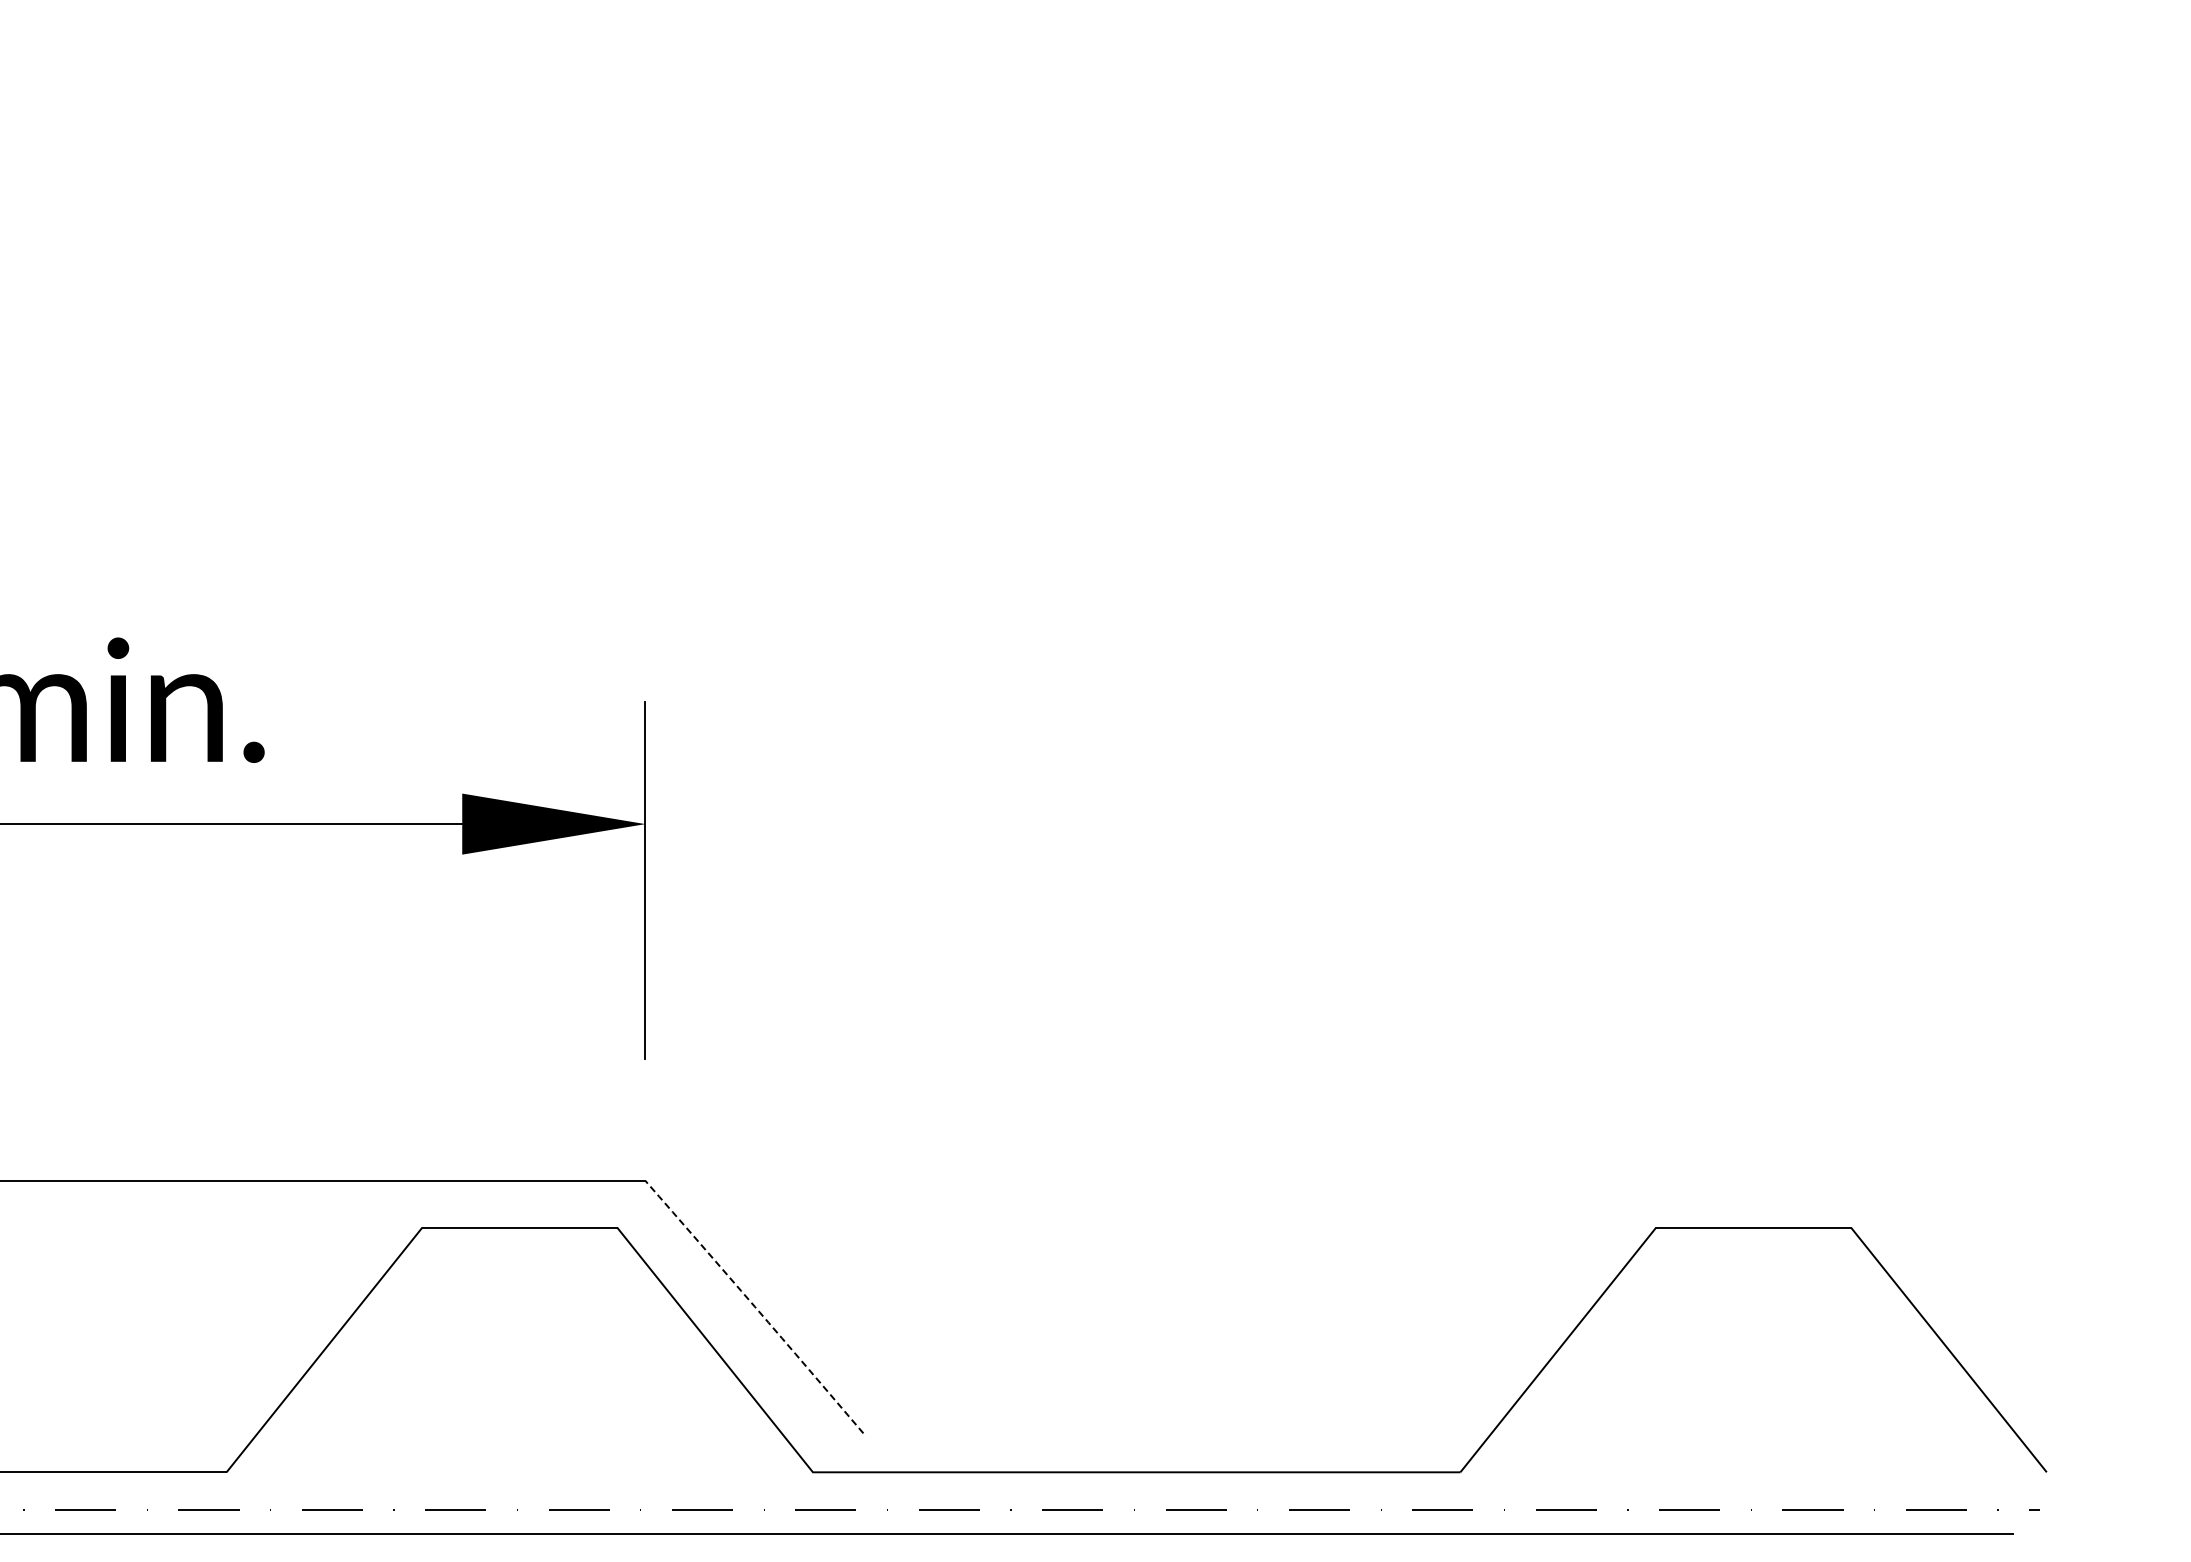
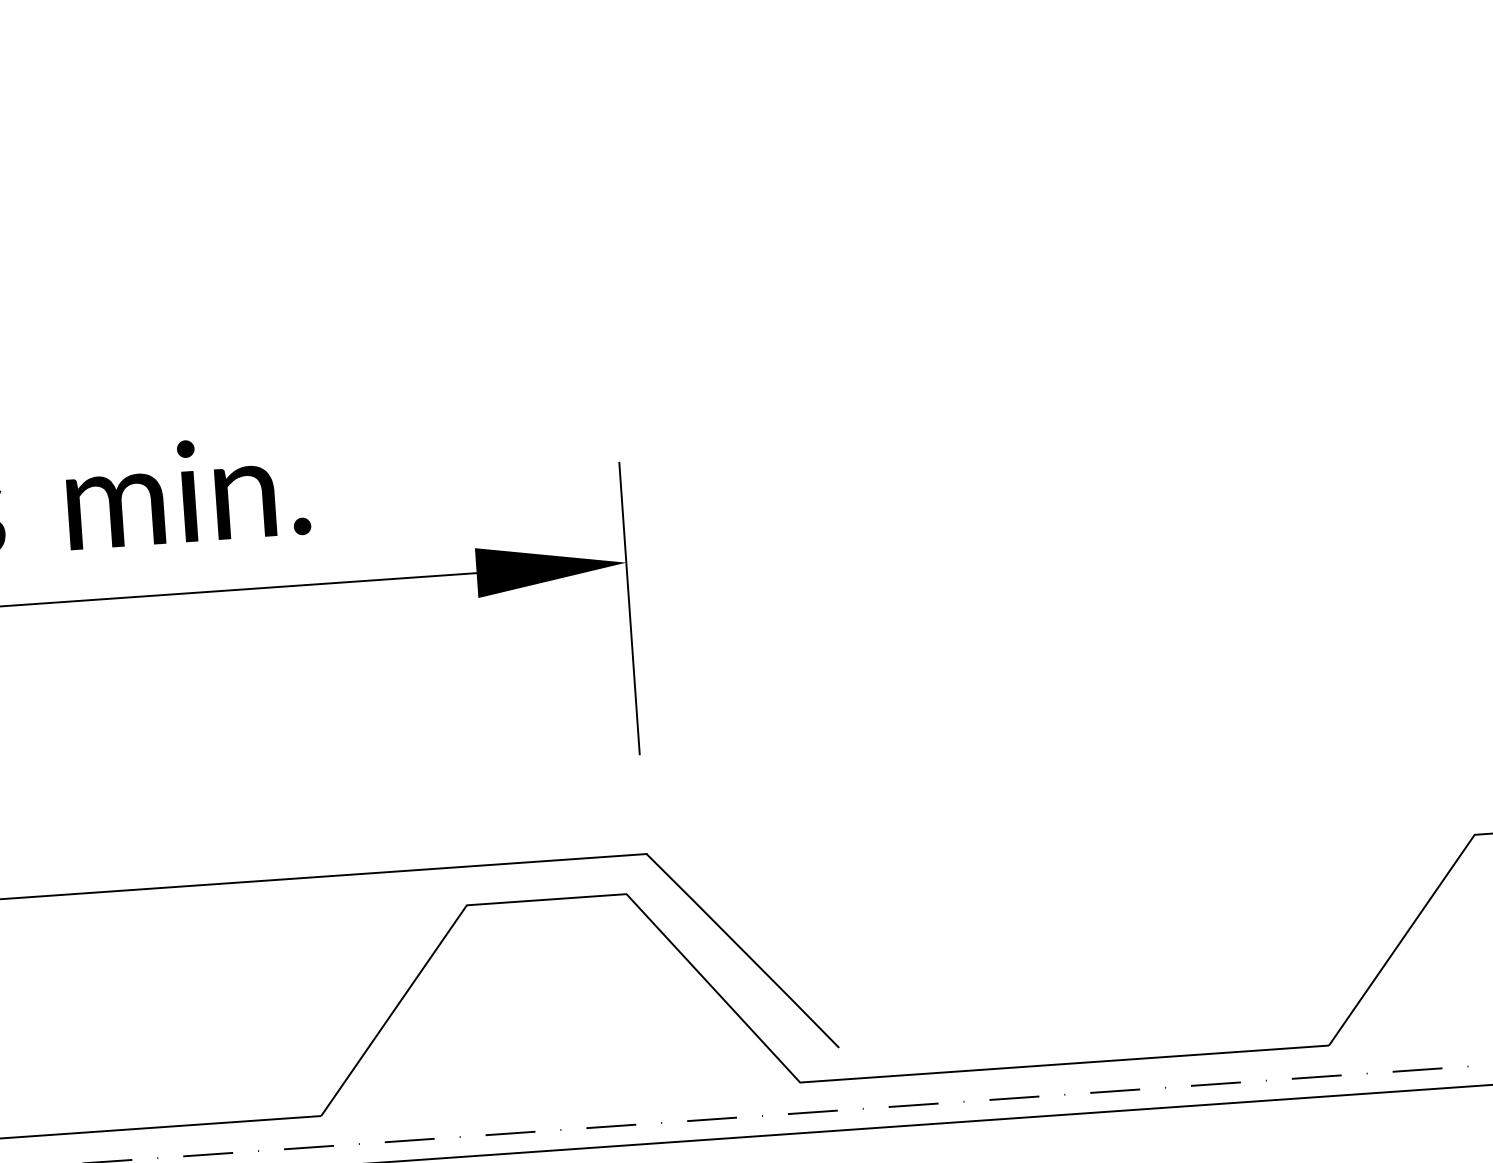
arc: (754, 1306) -> (742, 950), dashed -> solid

